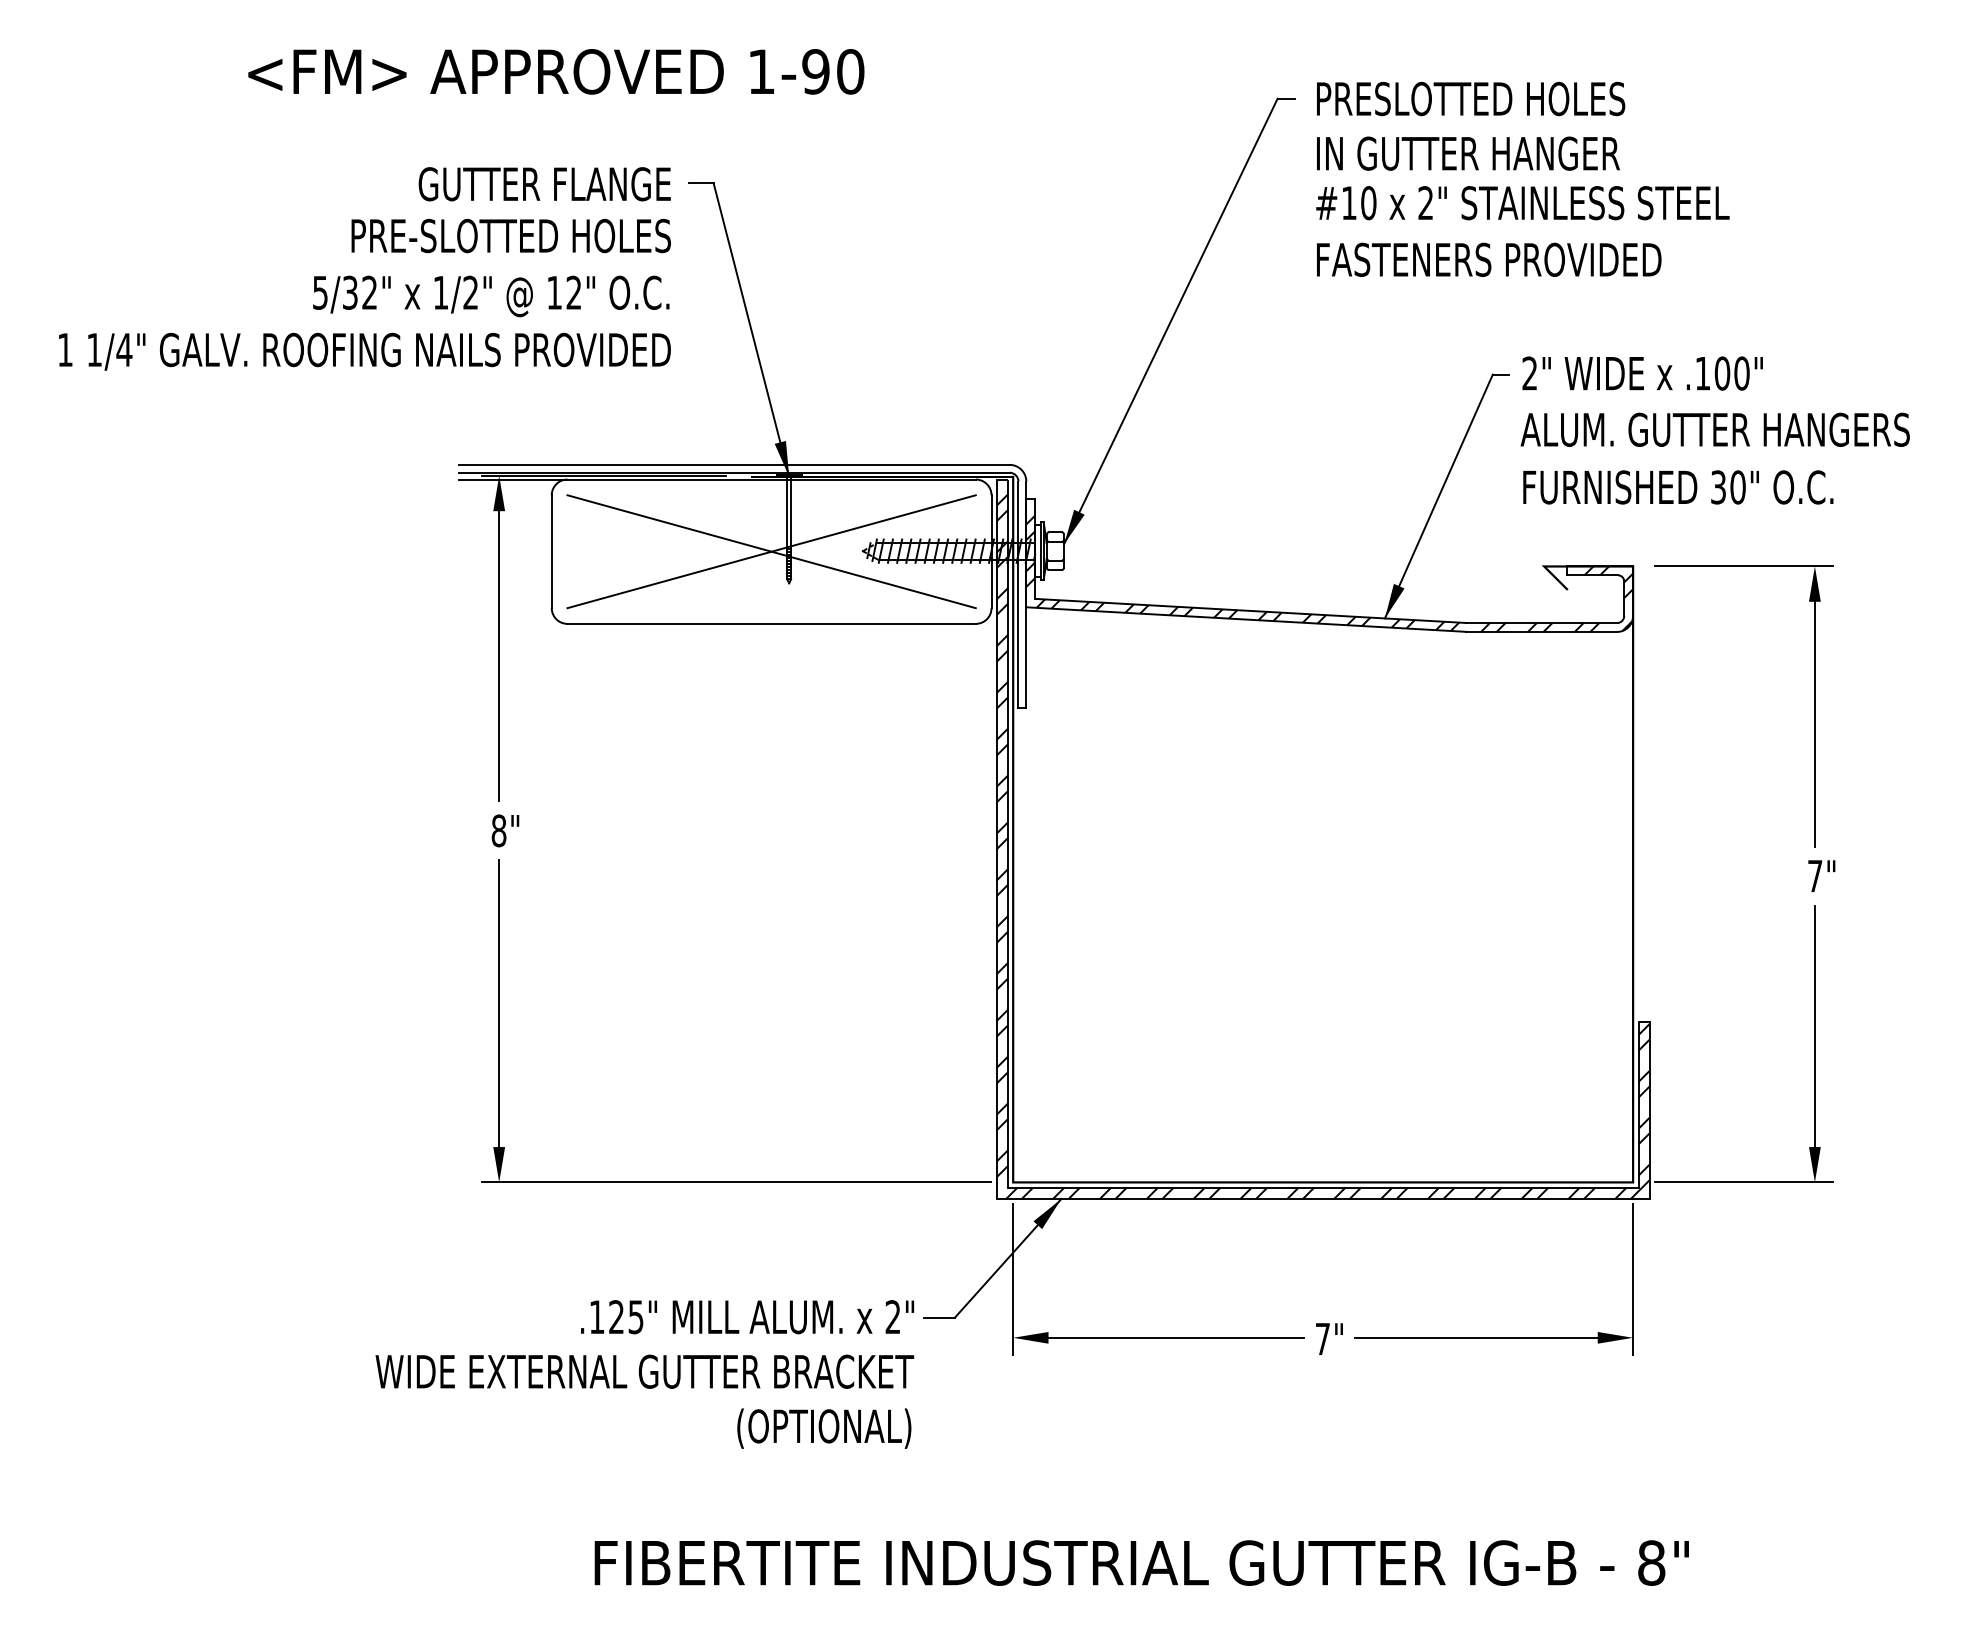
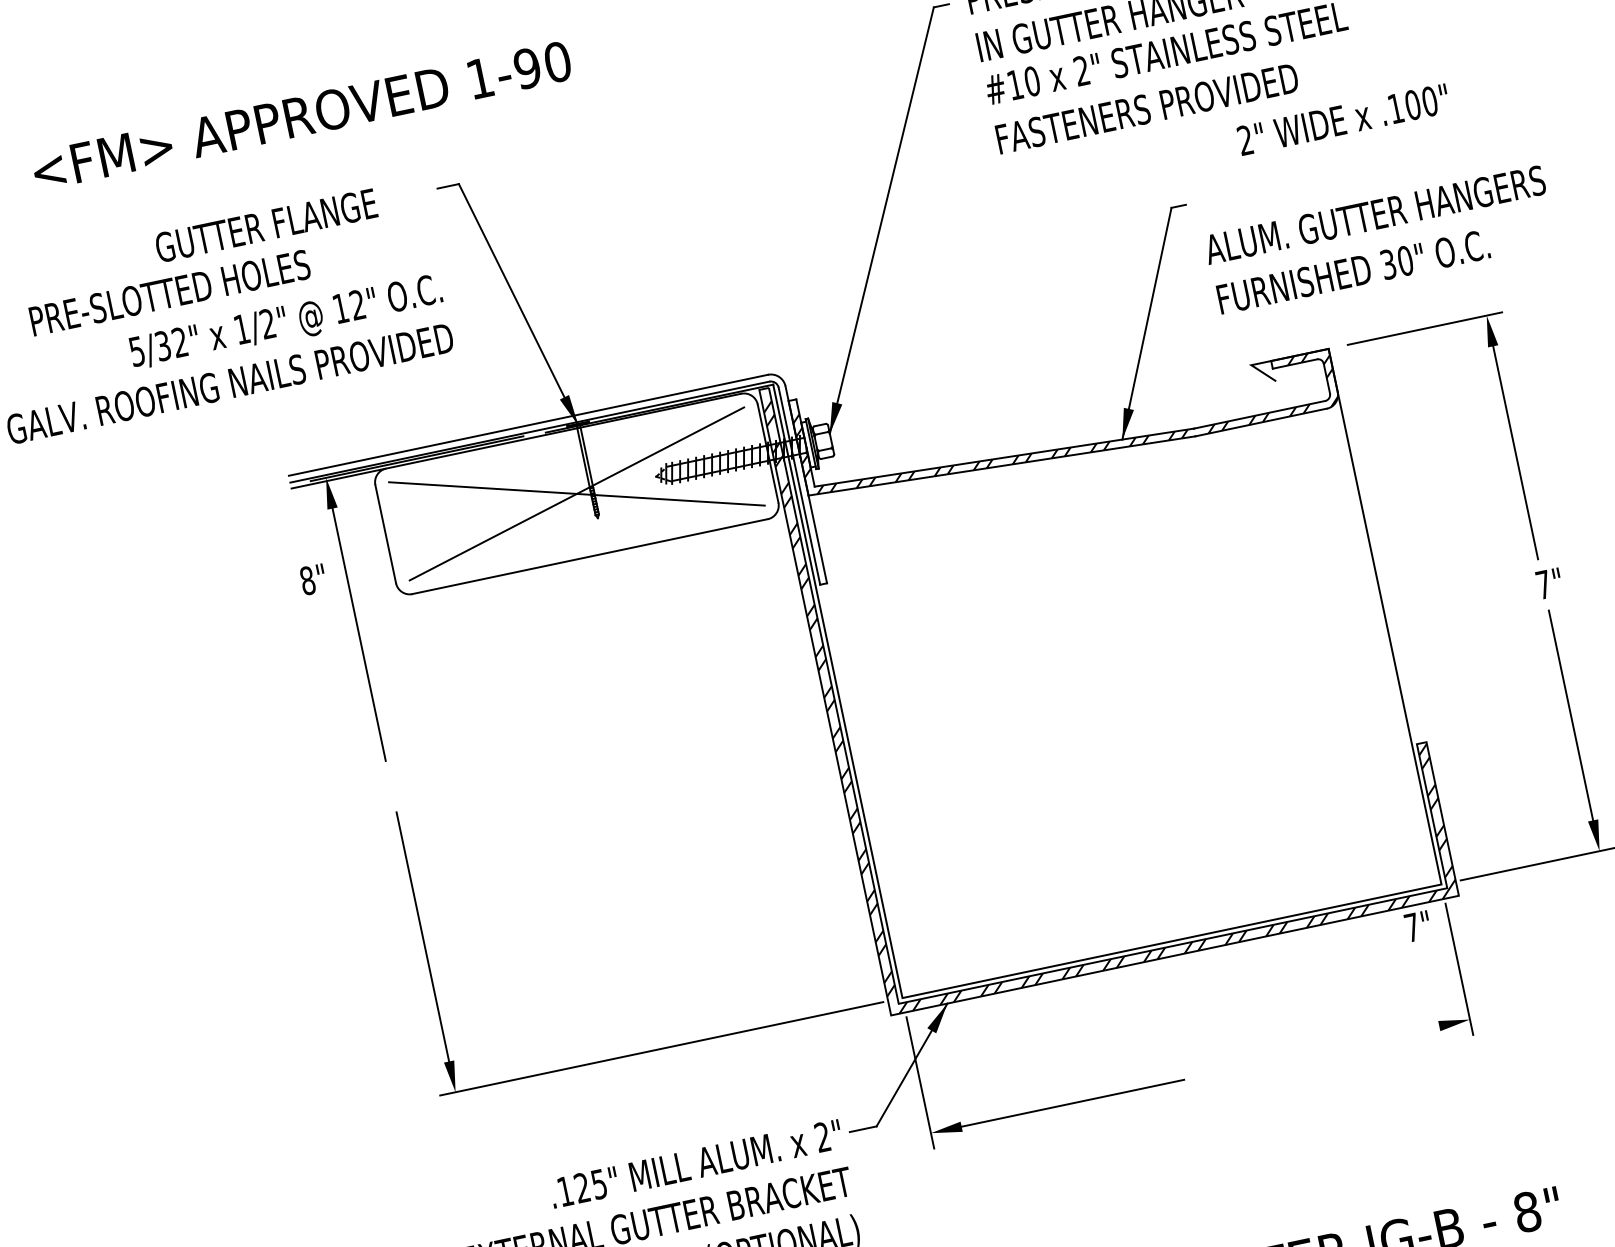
text: (544, 184) -> (266, 225), moved
text: (510, 235) -> (169, 292), moved
text: (1642, 373) -> (1343, 119), moved
text: (505, 830) -> (313, 579), moved
line: (1476, 1337) -> (1333, 1048), removed
text: (1329, 1338) -> (1417, 925), moved

